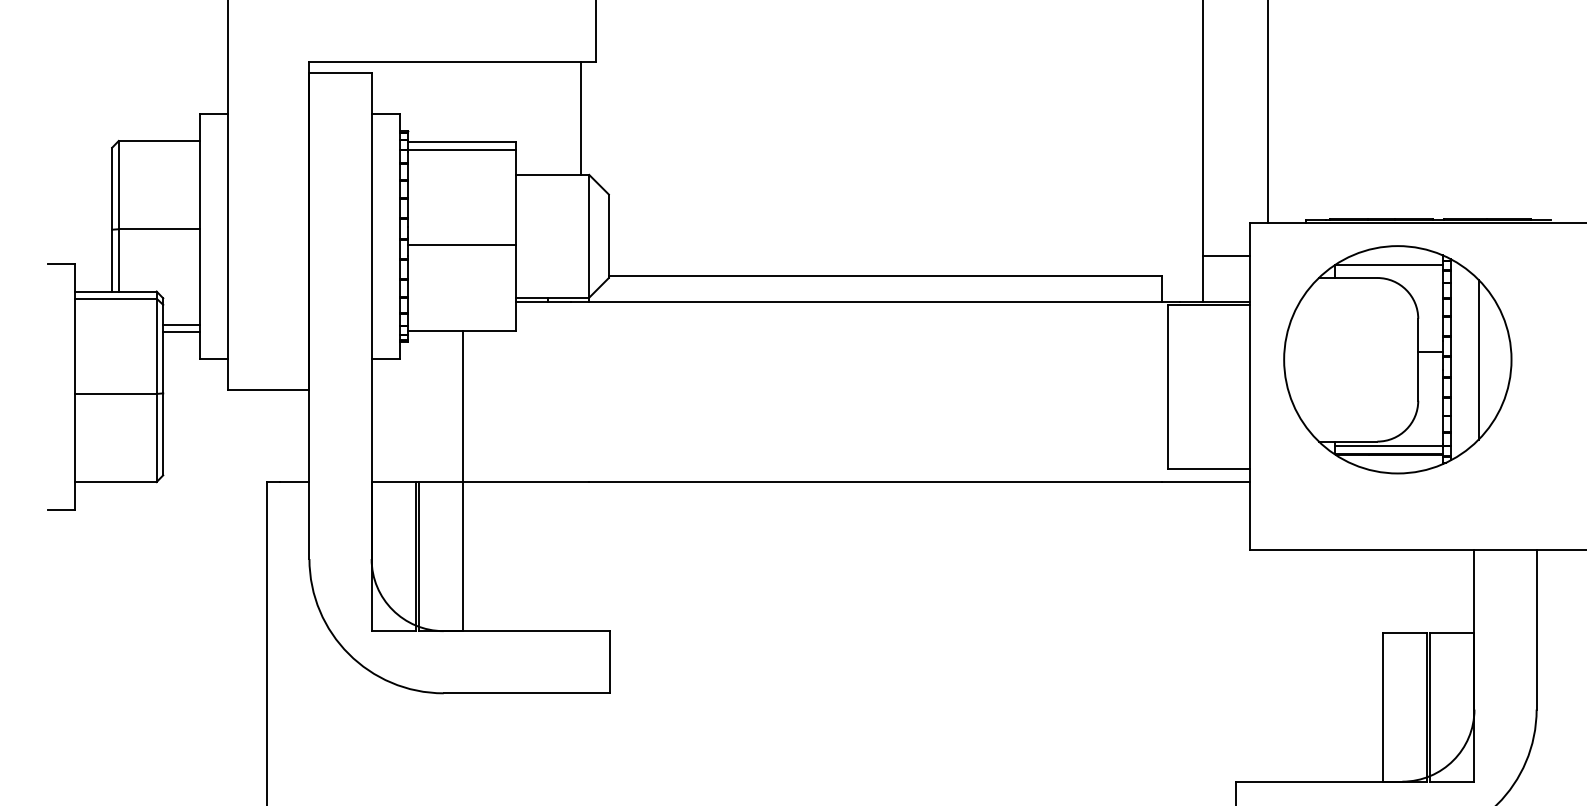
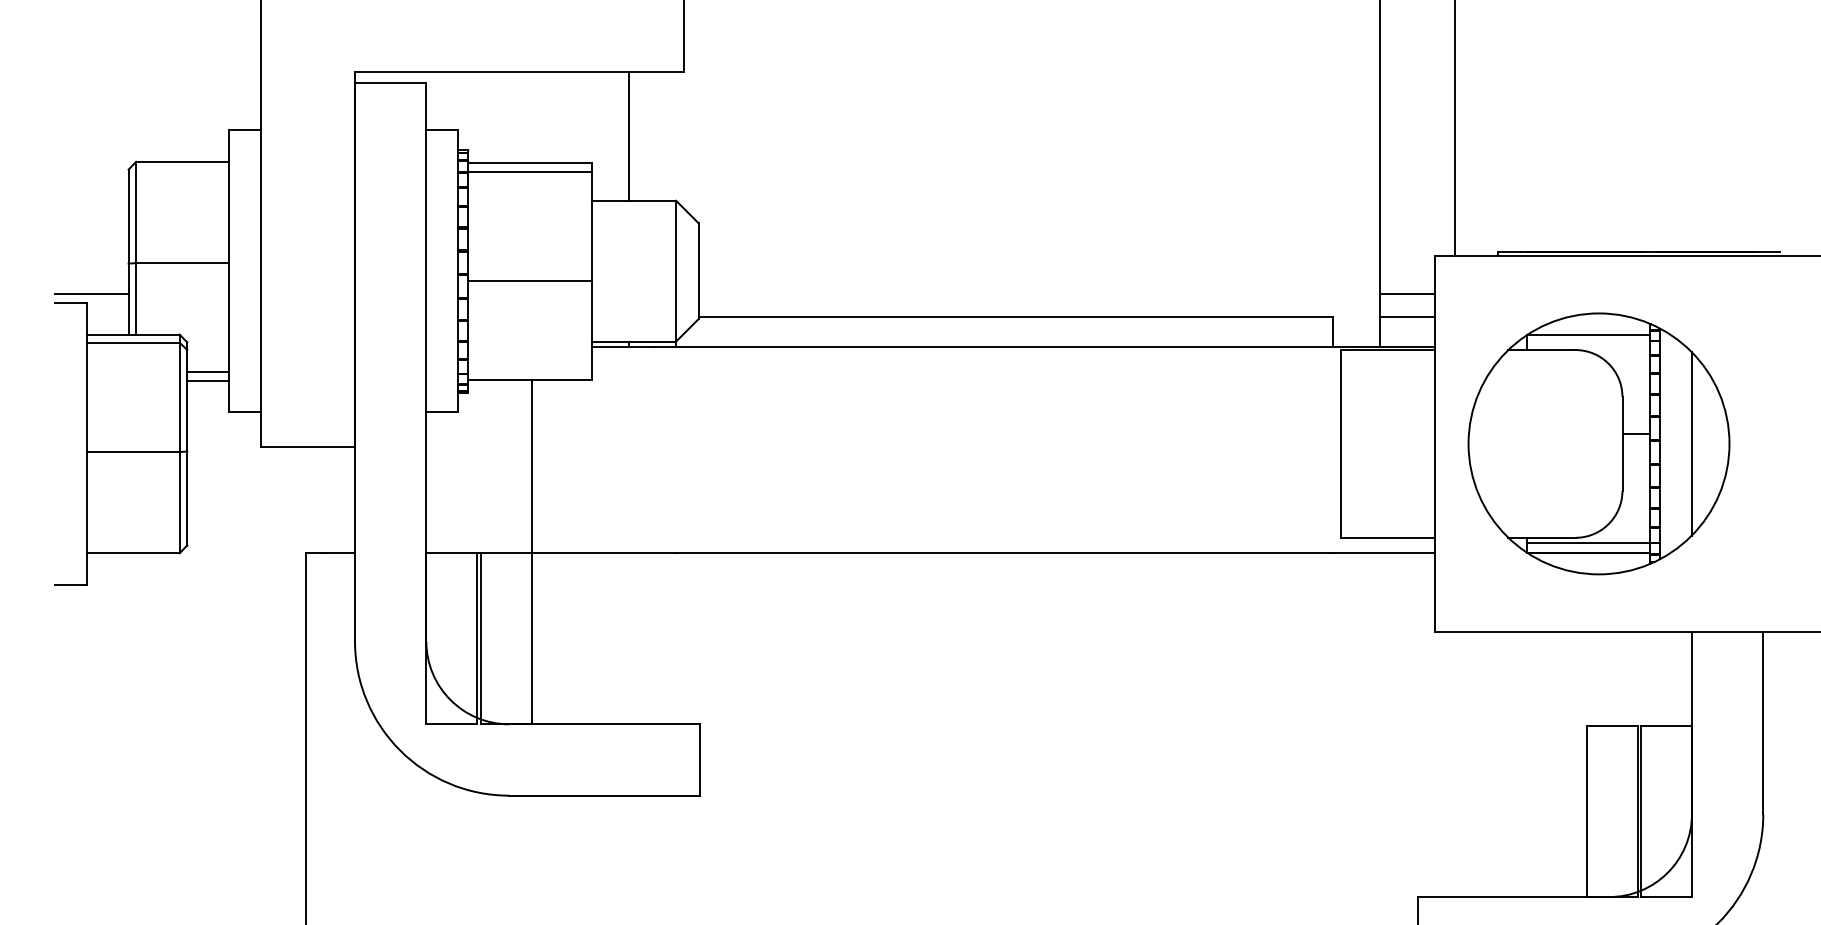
line: (580, 118) -> (629, 135), moved
line: (79, 256) -> (91, 294), added
line: (1226, 275) -> (1407, 316), added
part: (1397, 359) -> (1598, 443), moved

